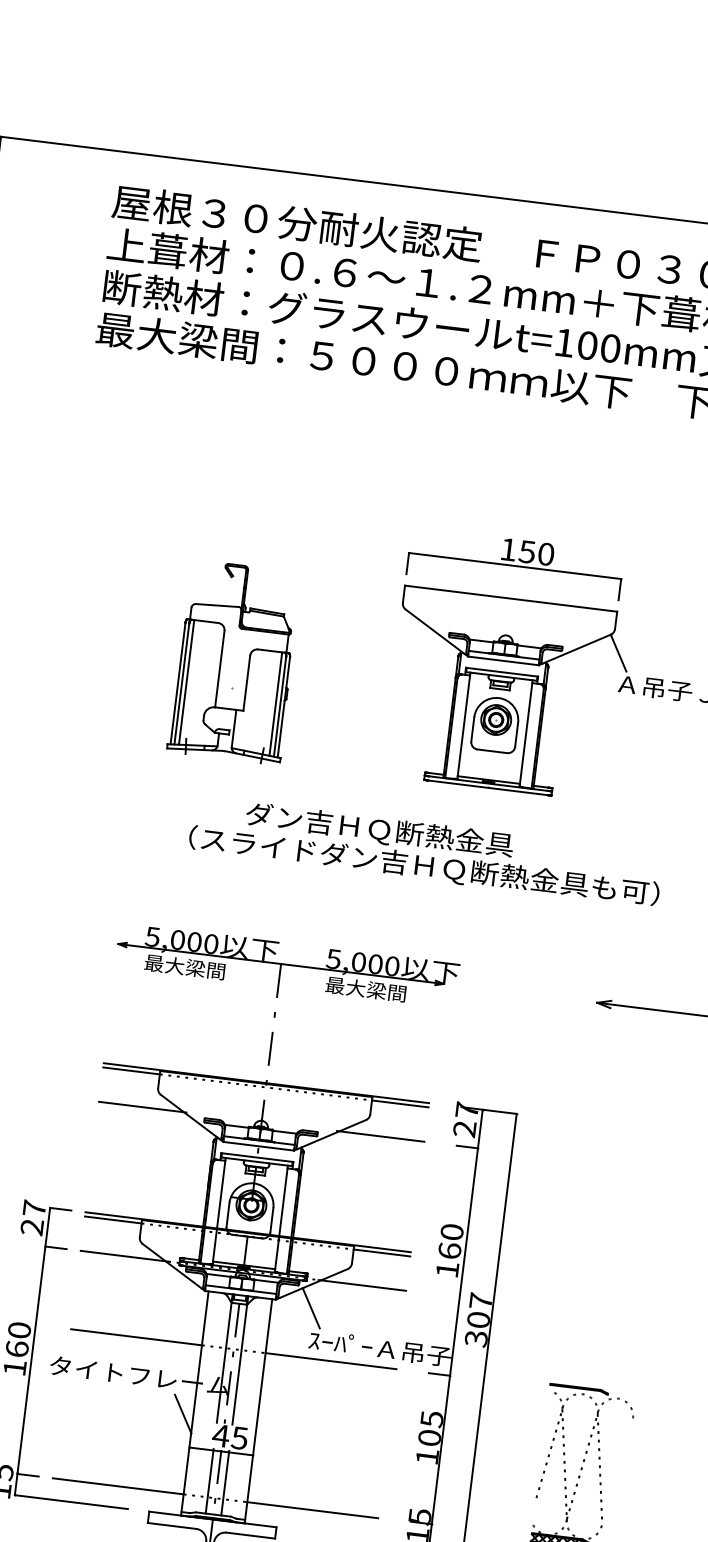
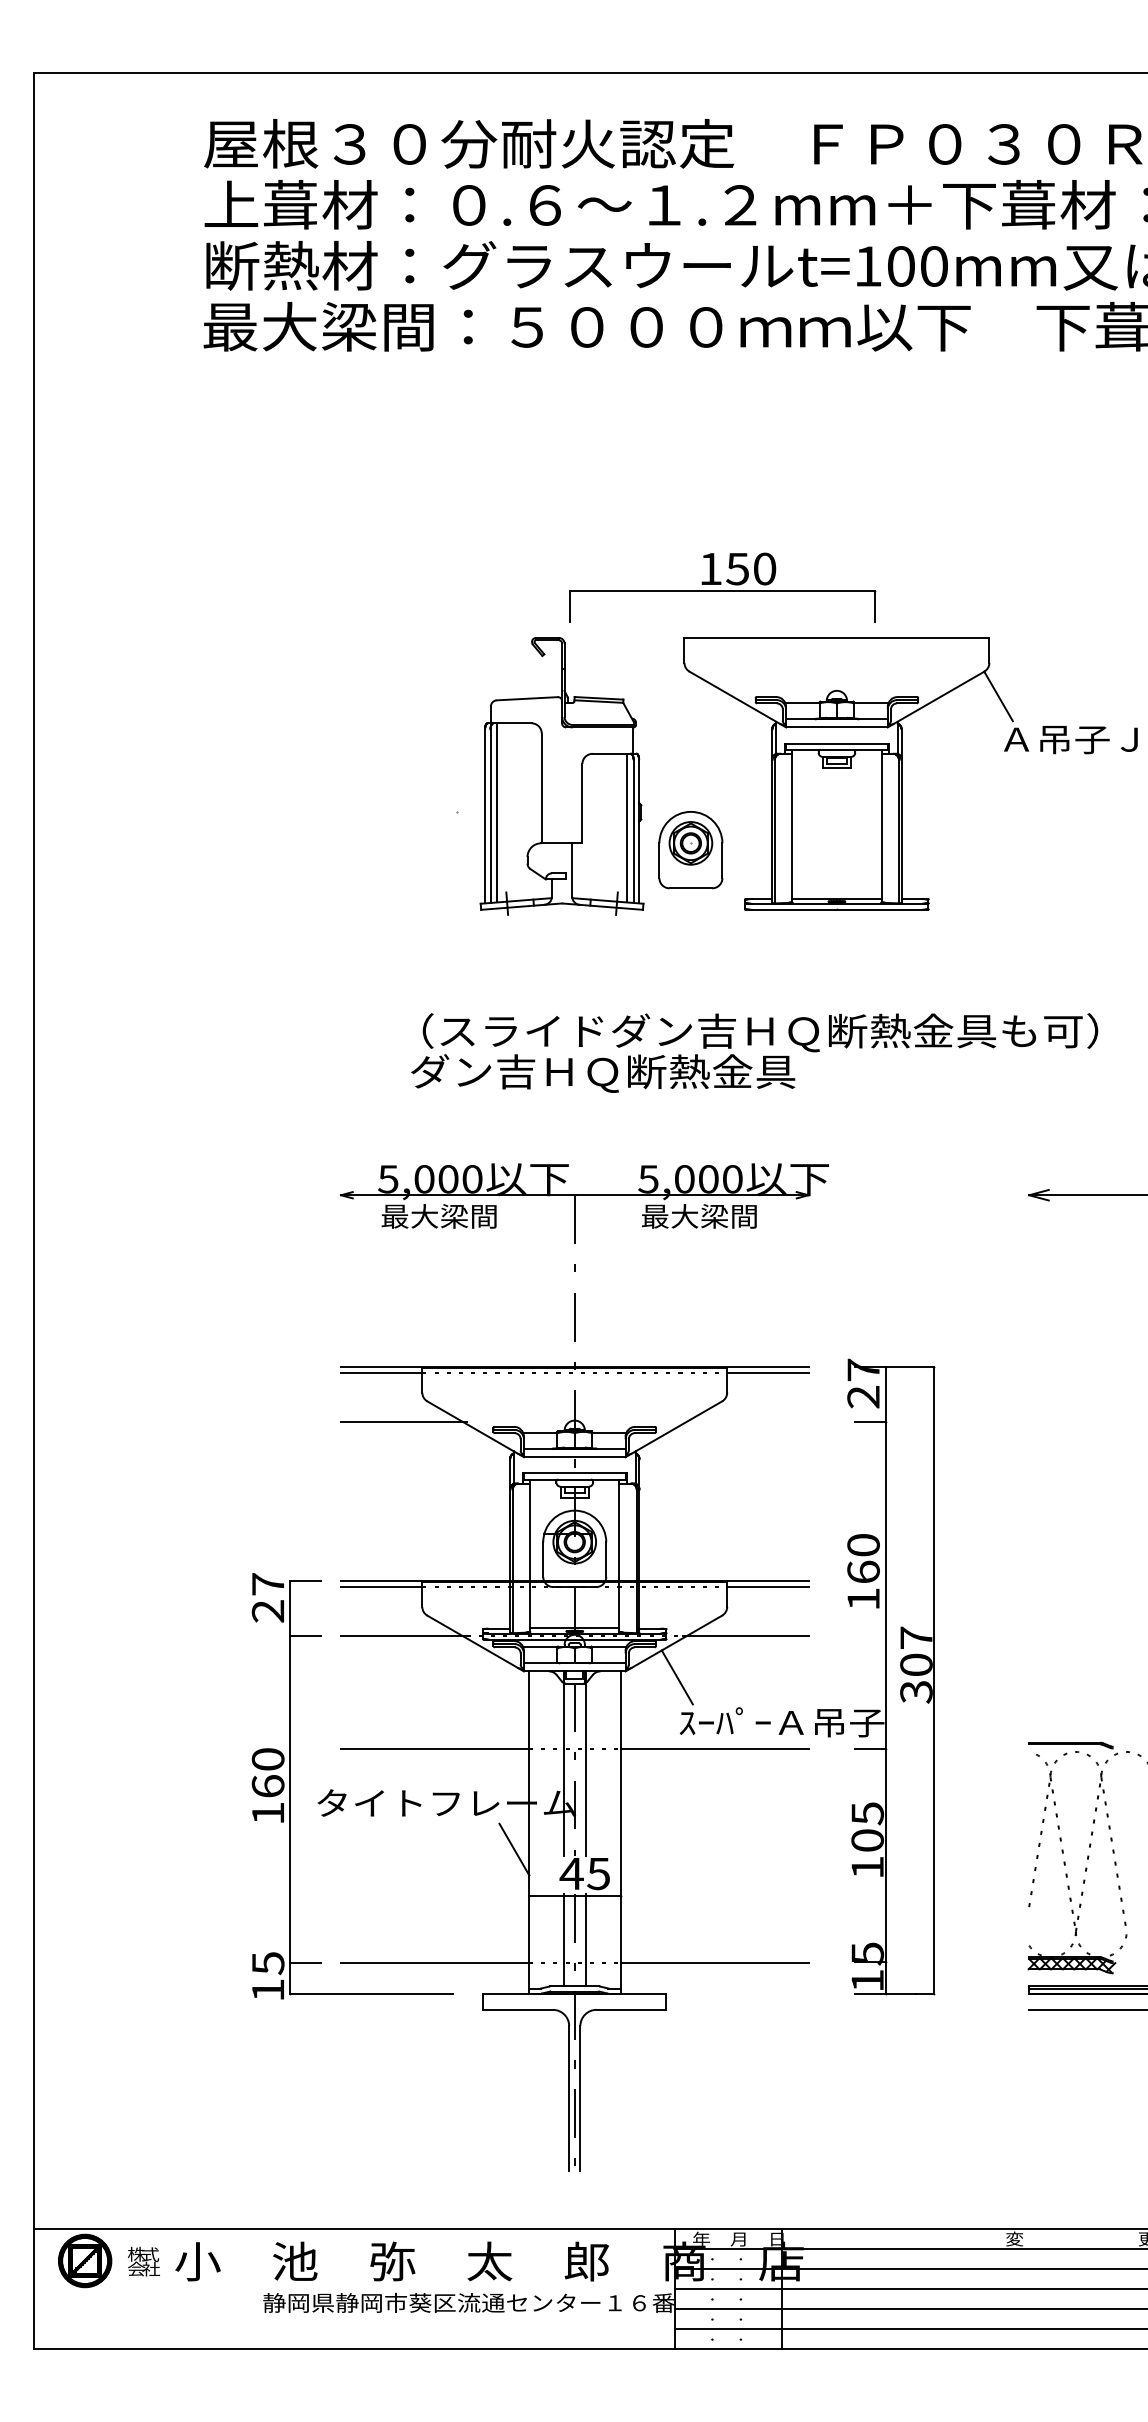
part: (515, 563) -> (722, 587), moved
part: (234, 662) -> (561, 776), moved
part: (495, 724) -> (690, 850), moved
text: (379, 830) -> (603, 1073), moved
line: (380, 1136) -> (745, 1422), removed

